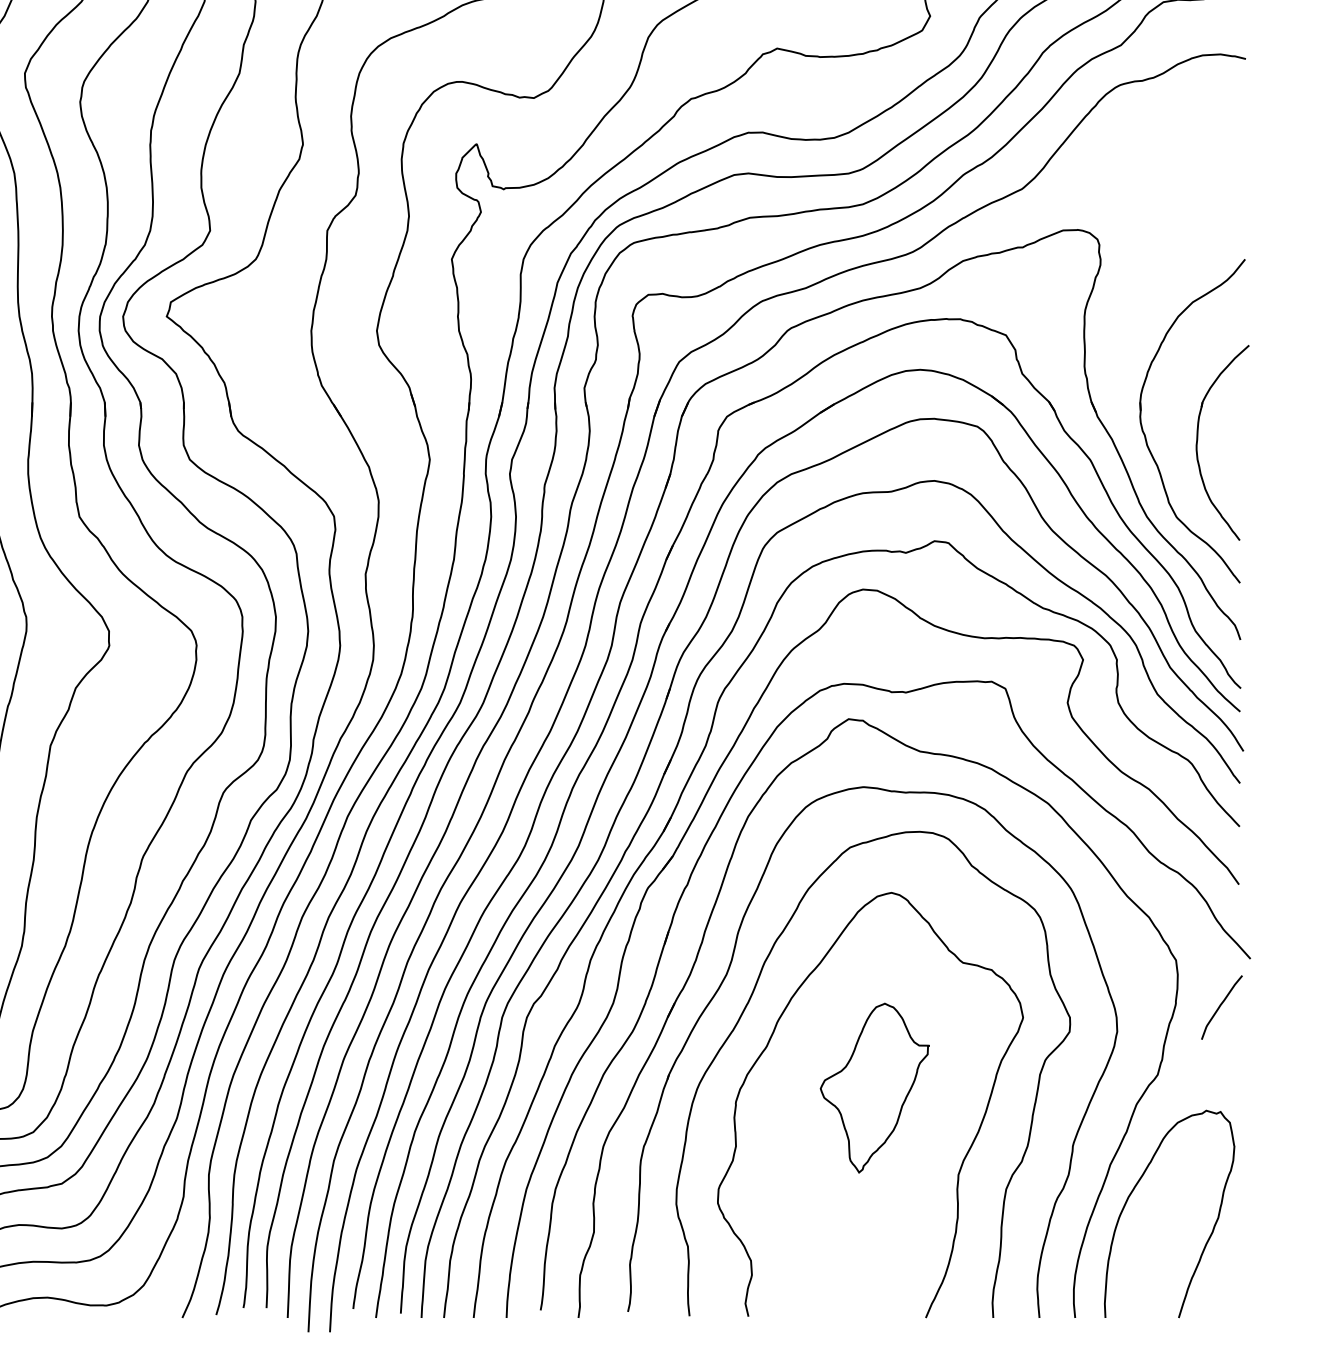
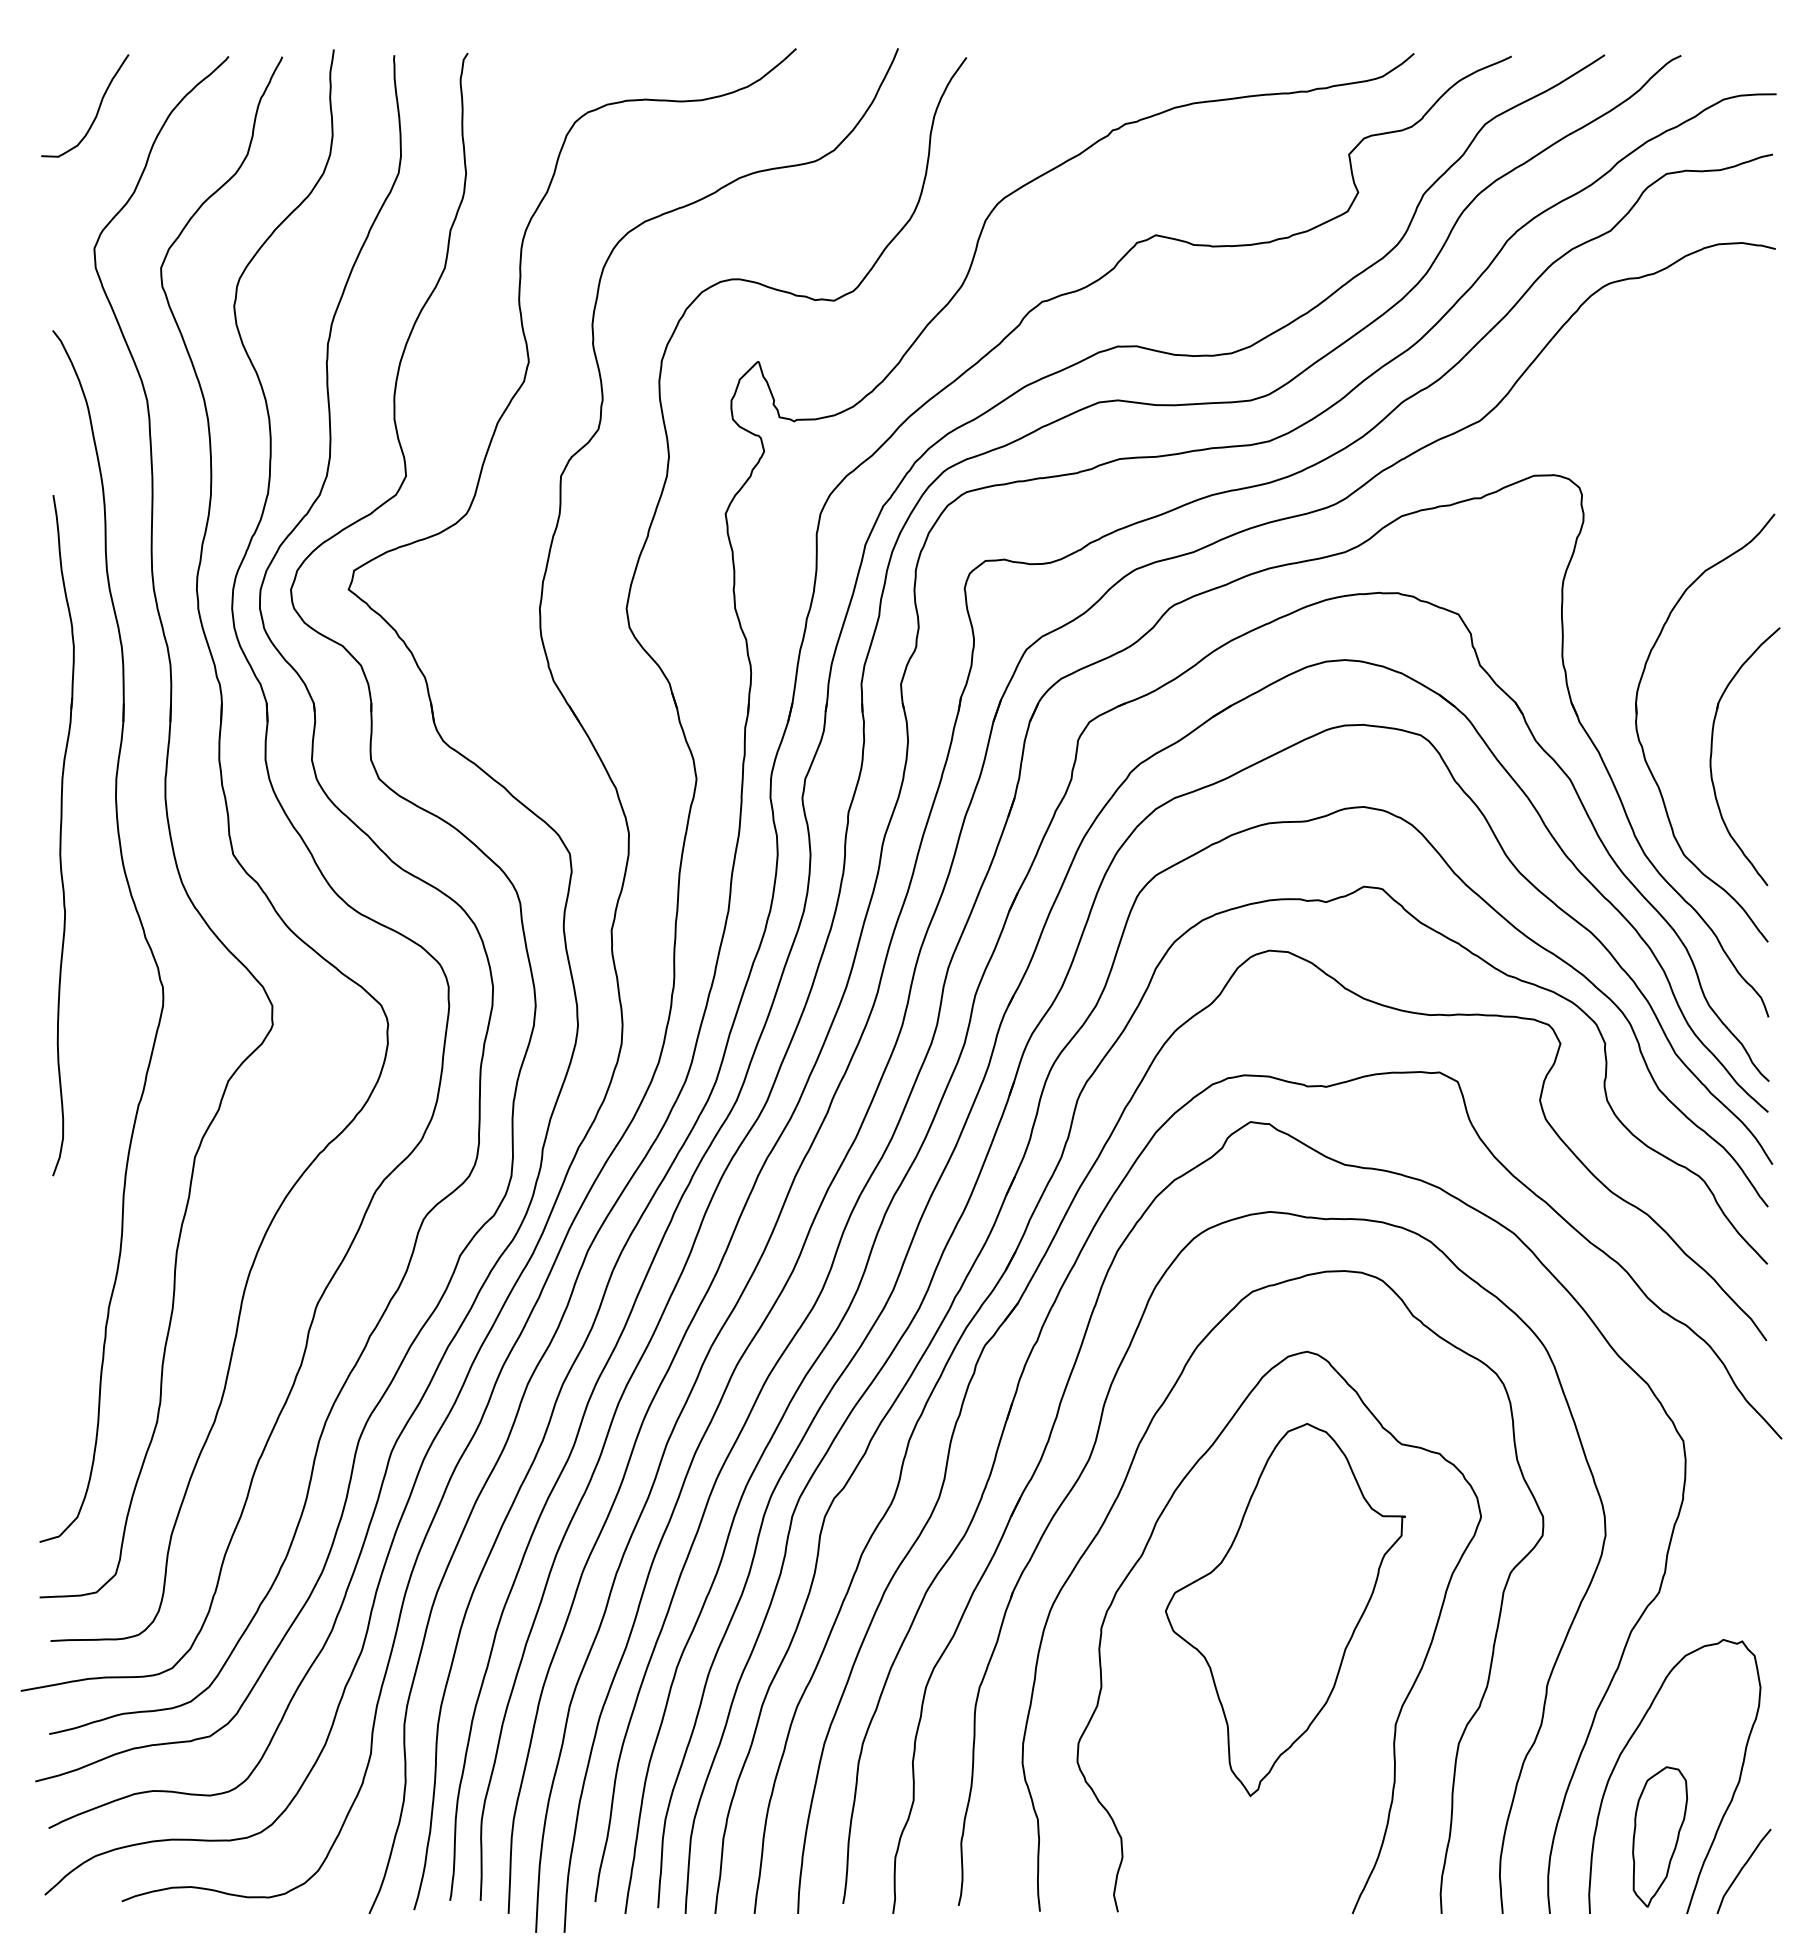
curve: (1220, 1006) -> (1742, 1869), moved
part: (874, 1087) -> (1284, 1609), size x1.67
part: (1158, 1259) -> (1660, 1836), added

